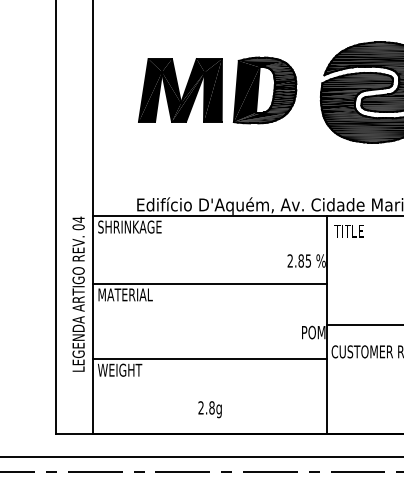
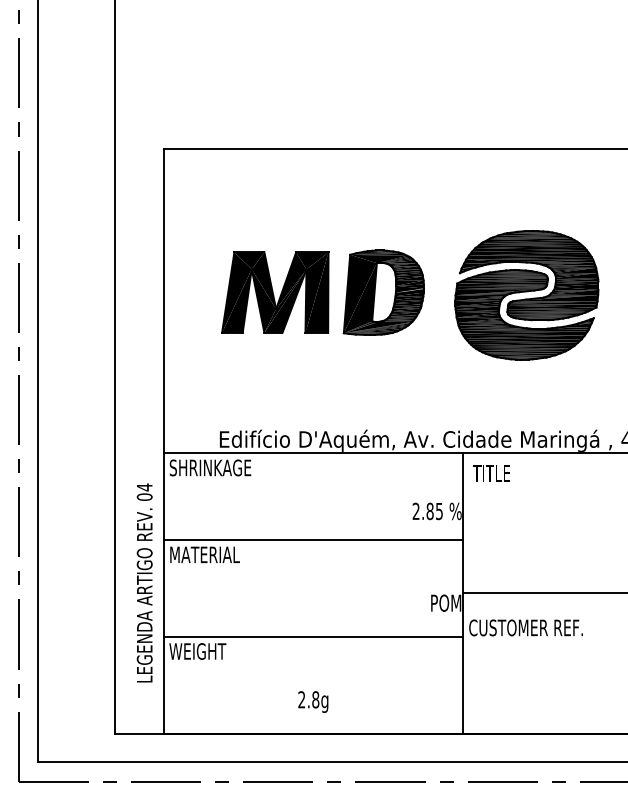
text: (78, 293) -> (144, 582), moved

